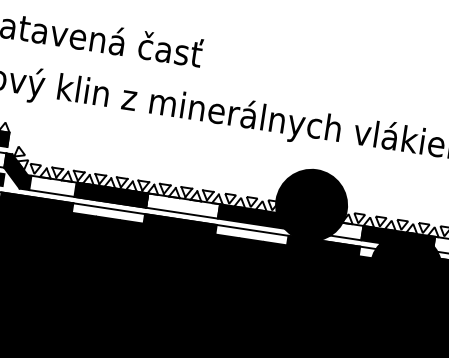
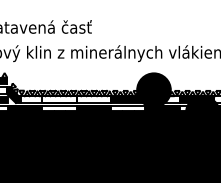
fill: (111, 194) -> (59, 99), removed

